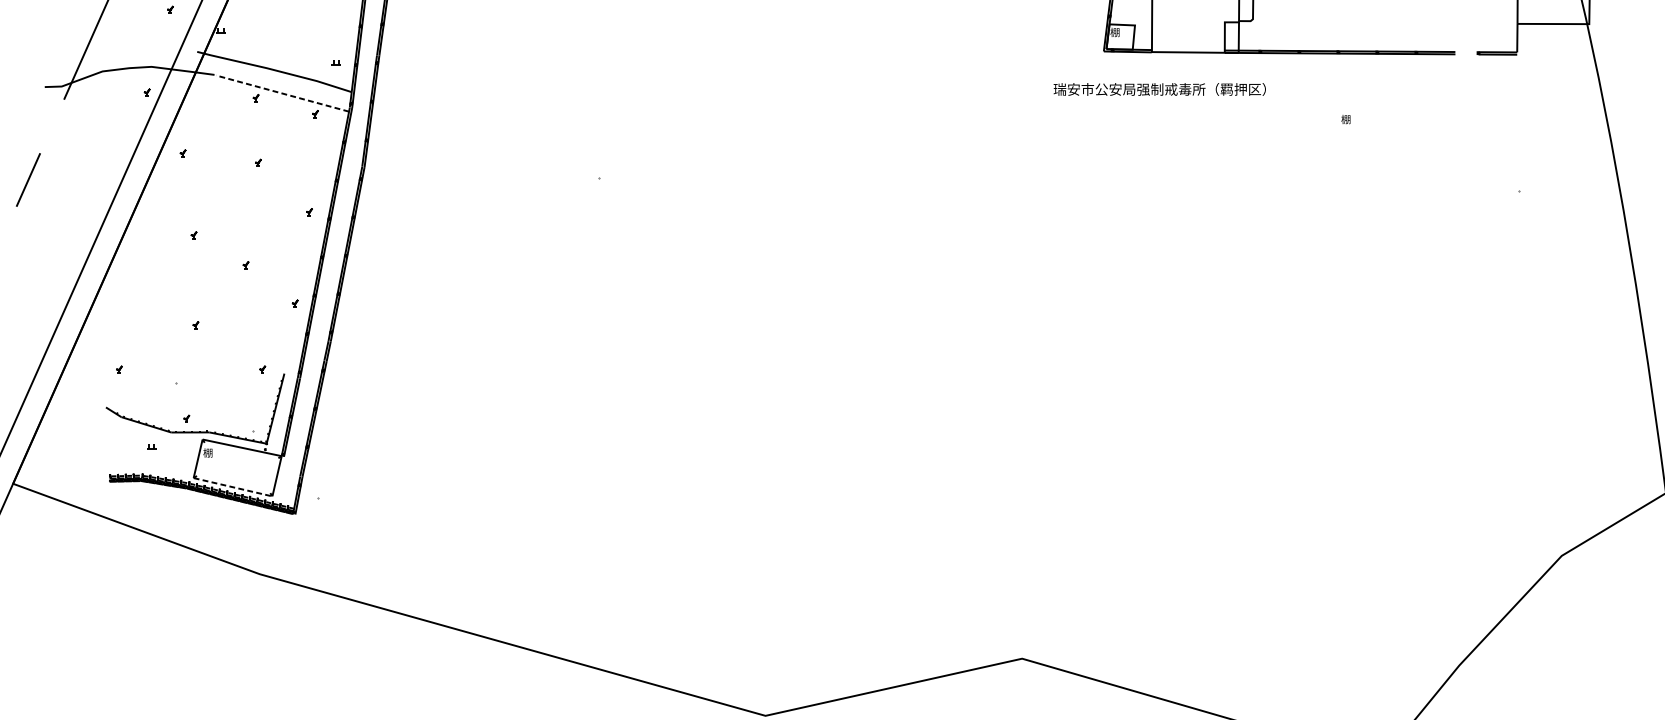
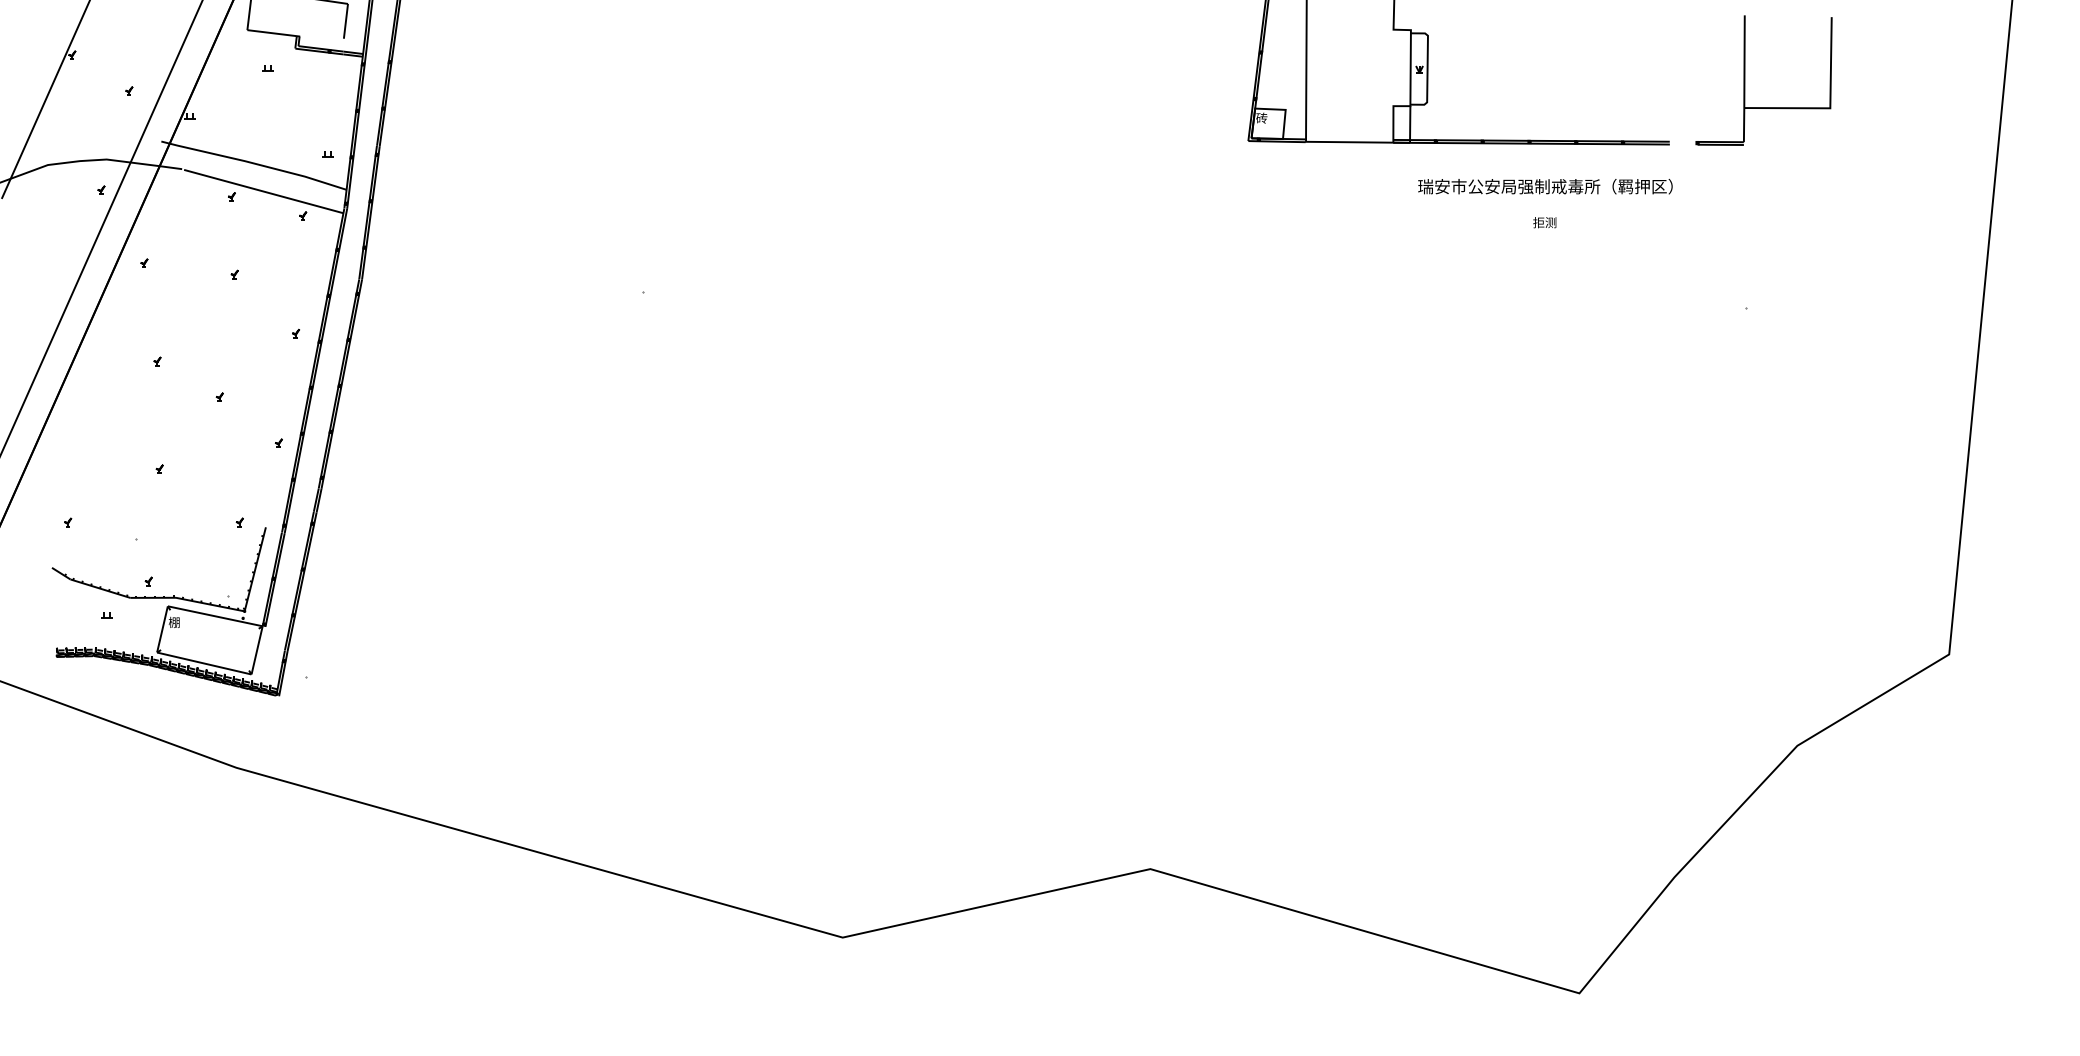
text: (1114, 31) -> (1261, 117), 棚 -> 砖
text: (1159, 89) -> (1545, 186), moved
line: (282, 93) -> (263, 191), dashed -> solid
text: (1350, 119) -> (1544, 222), 棚 -> 拒测
line: (233, 487) -> (204, 663), dashed -> solid

